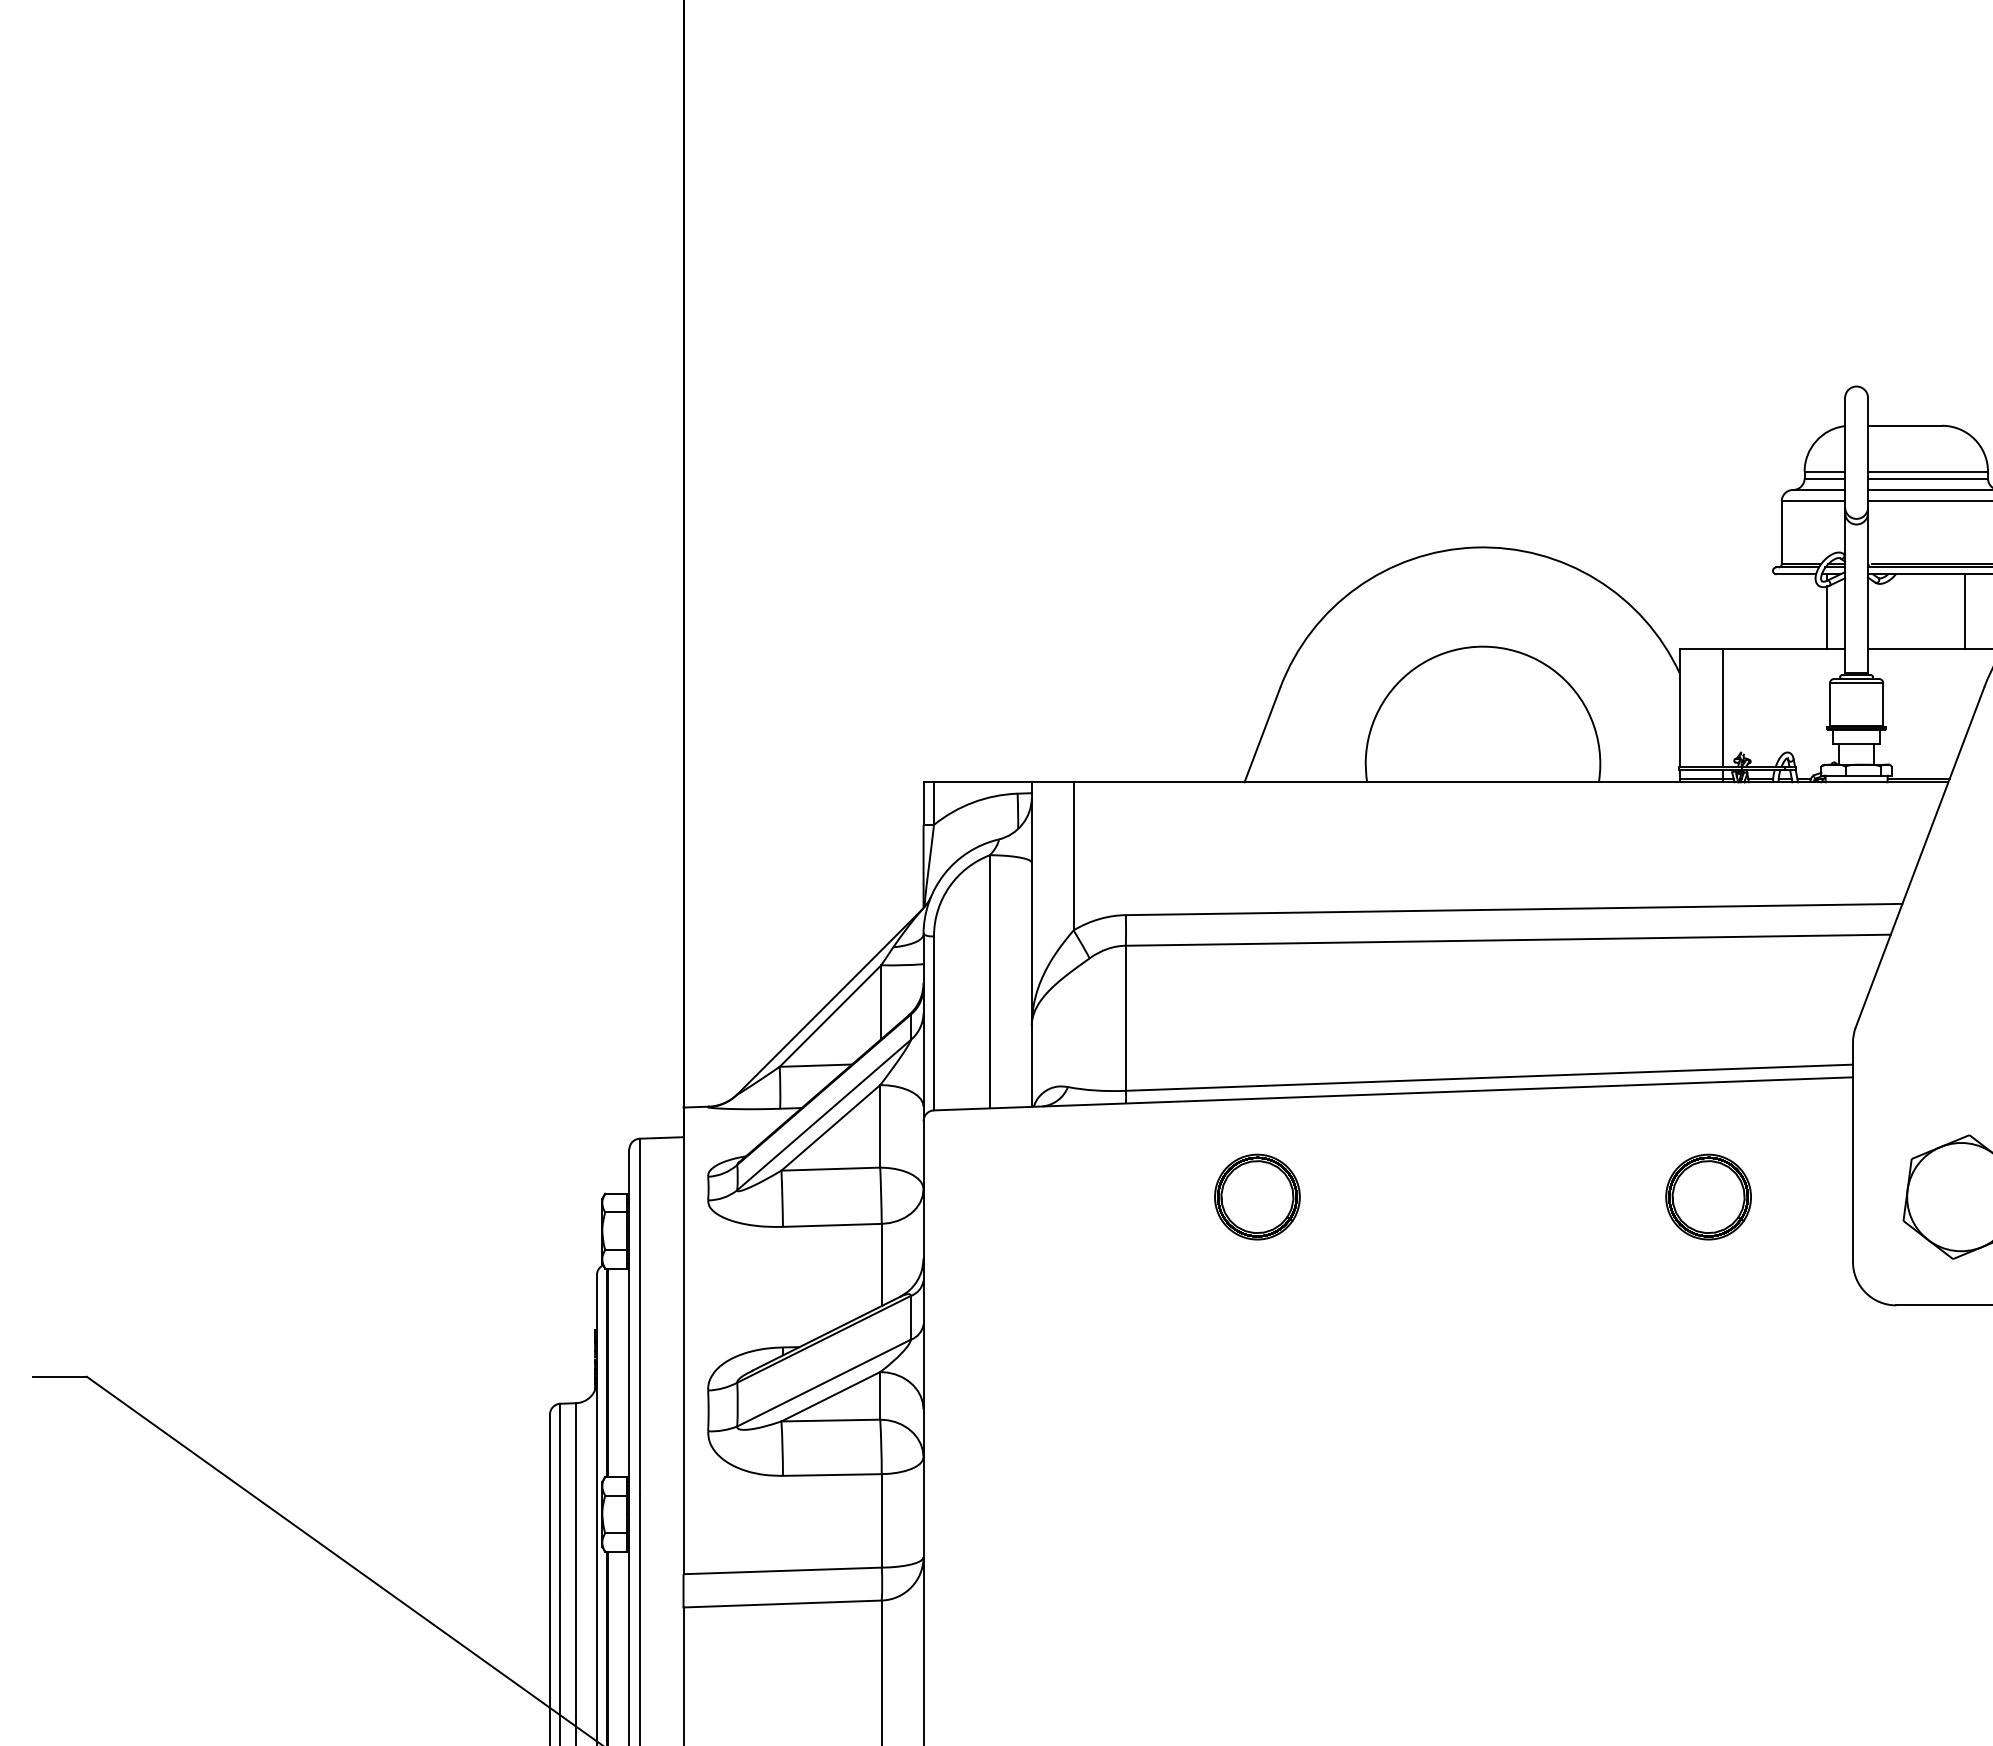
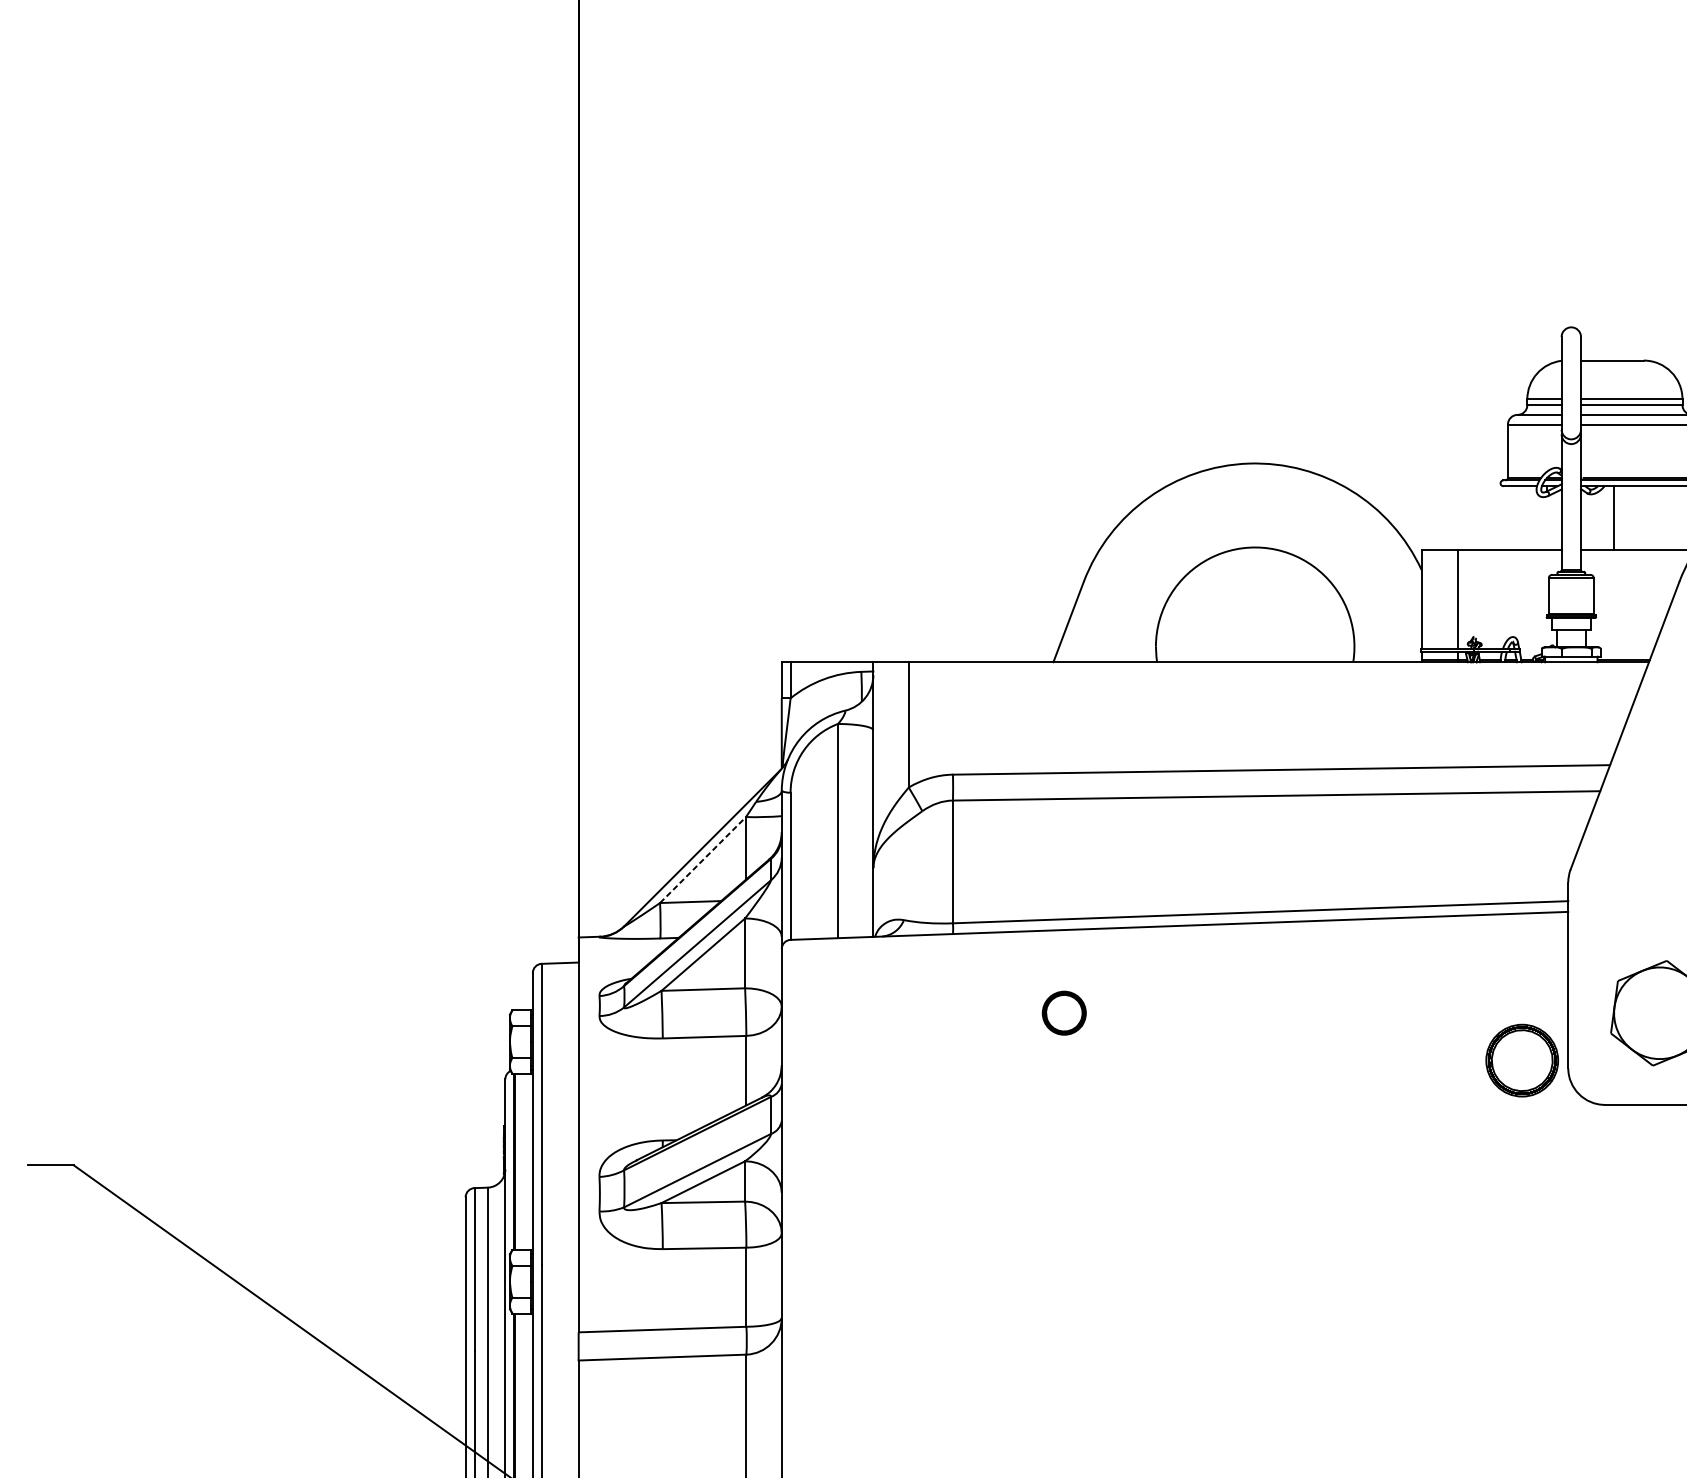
line: (1965, 611) -> (1614, 517), moved
line: (1827, 617) -> (1546, 522), removed
line: (830, 1016) -> (703, 860), solid -> dashed
part: (1257, 1196) -> (1064, 1012), size x0.6
part: (1708, 1196) -> (1522, 1060), moved

